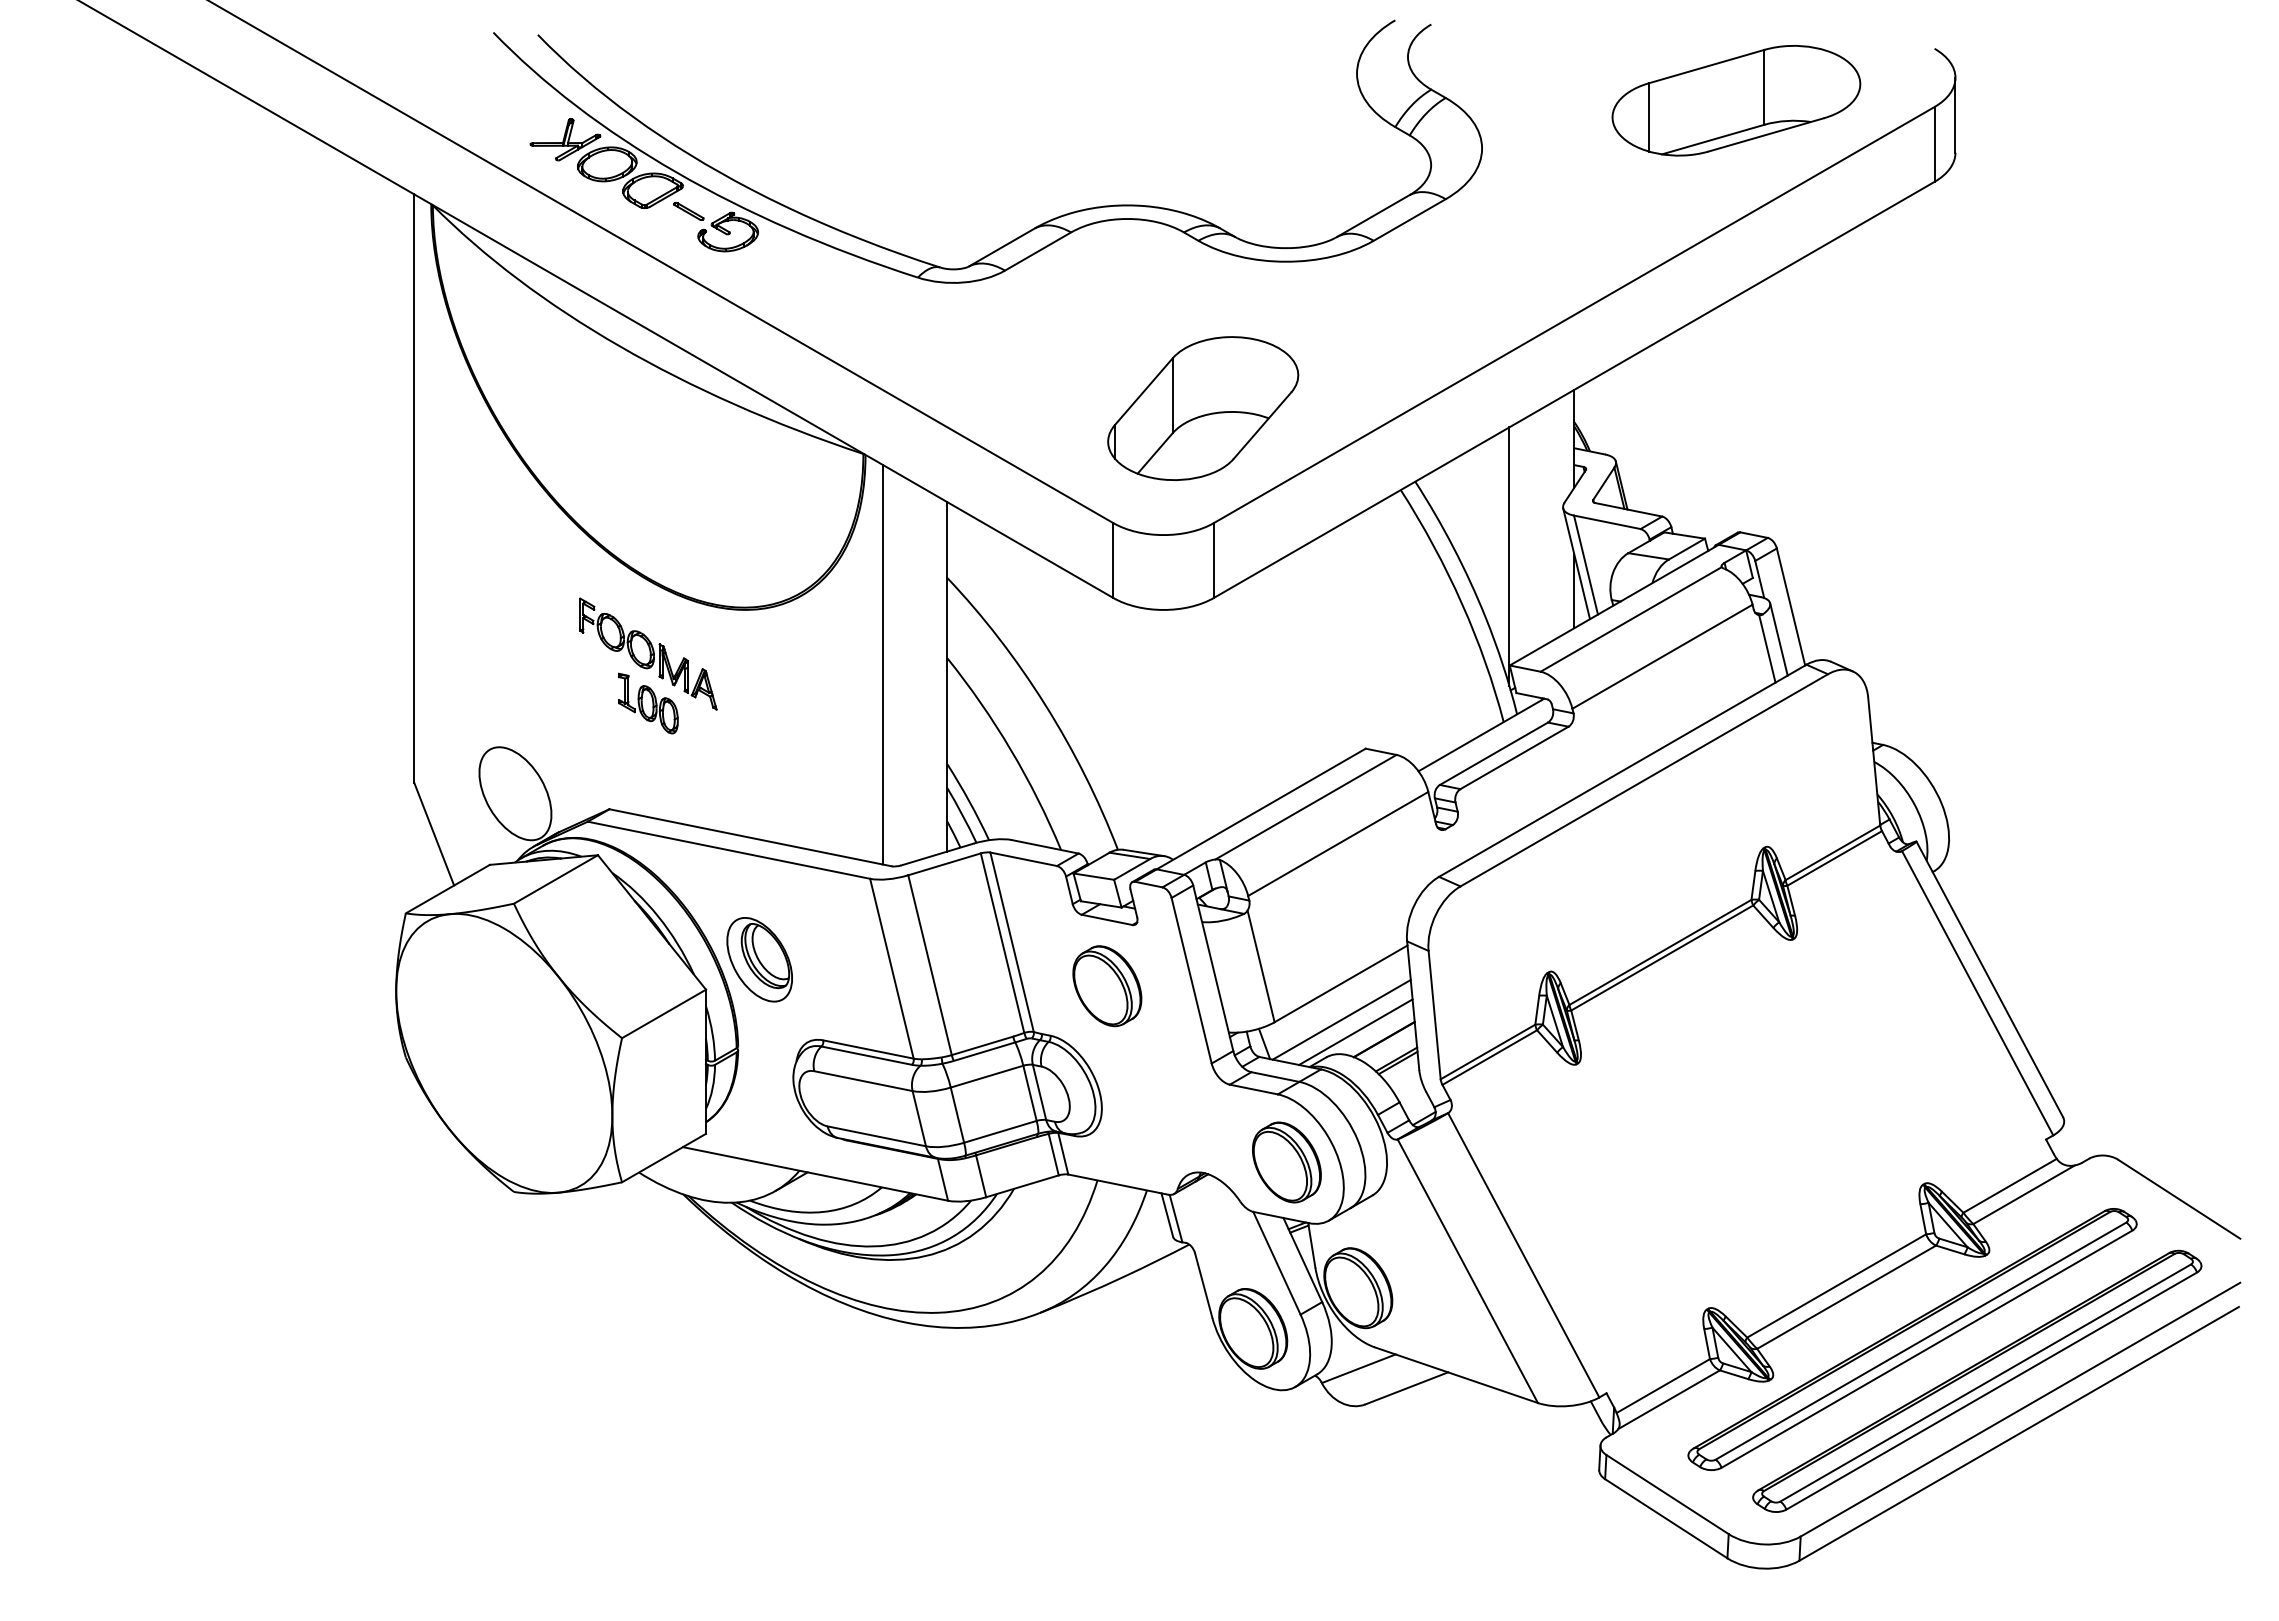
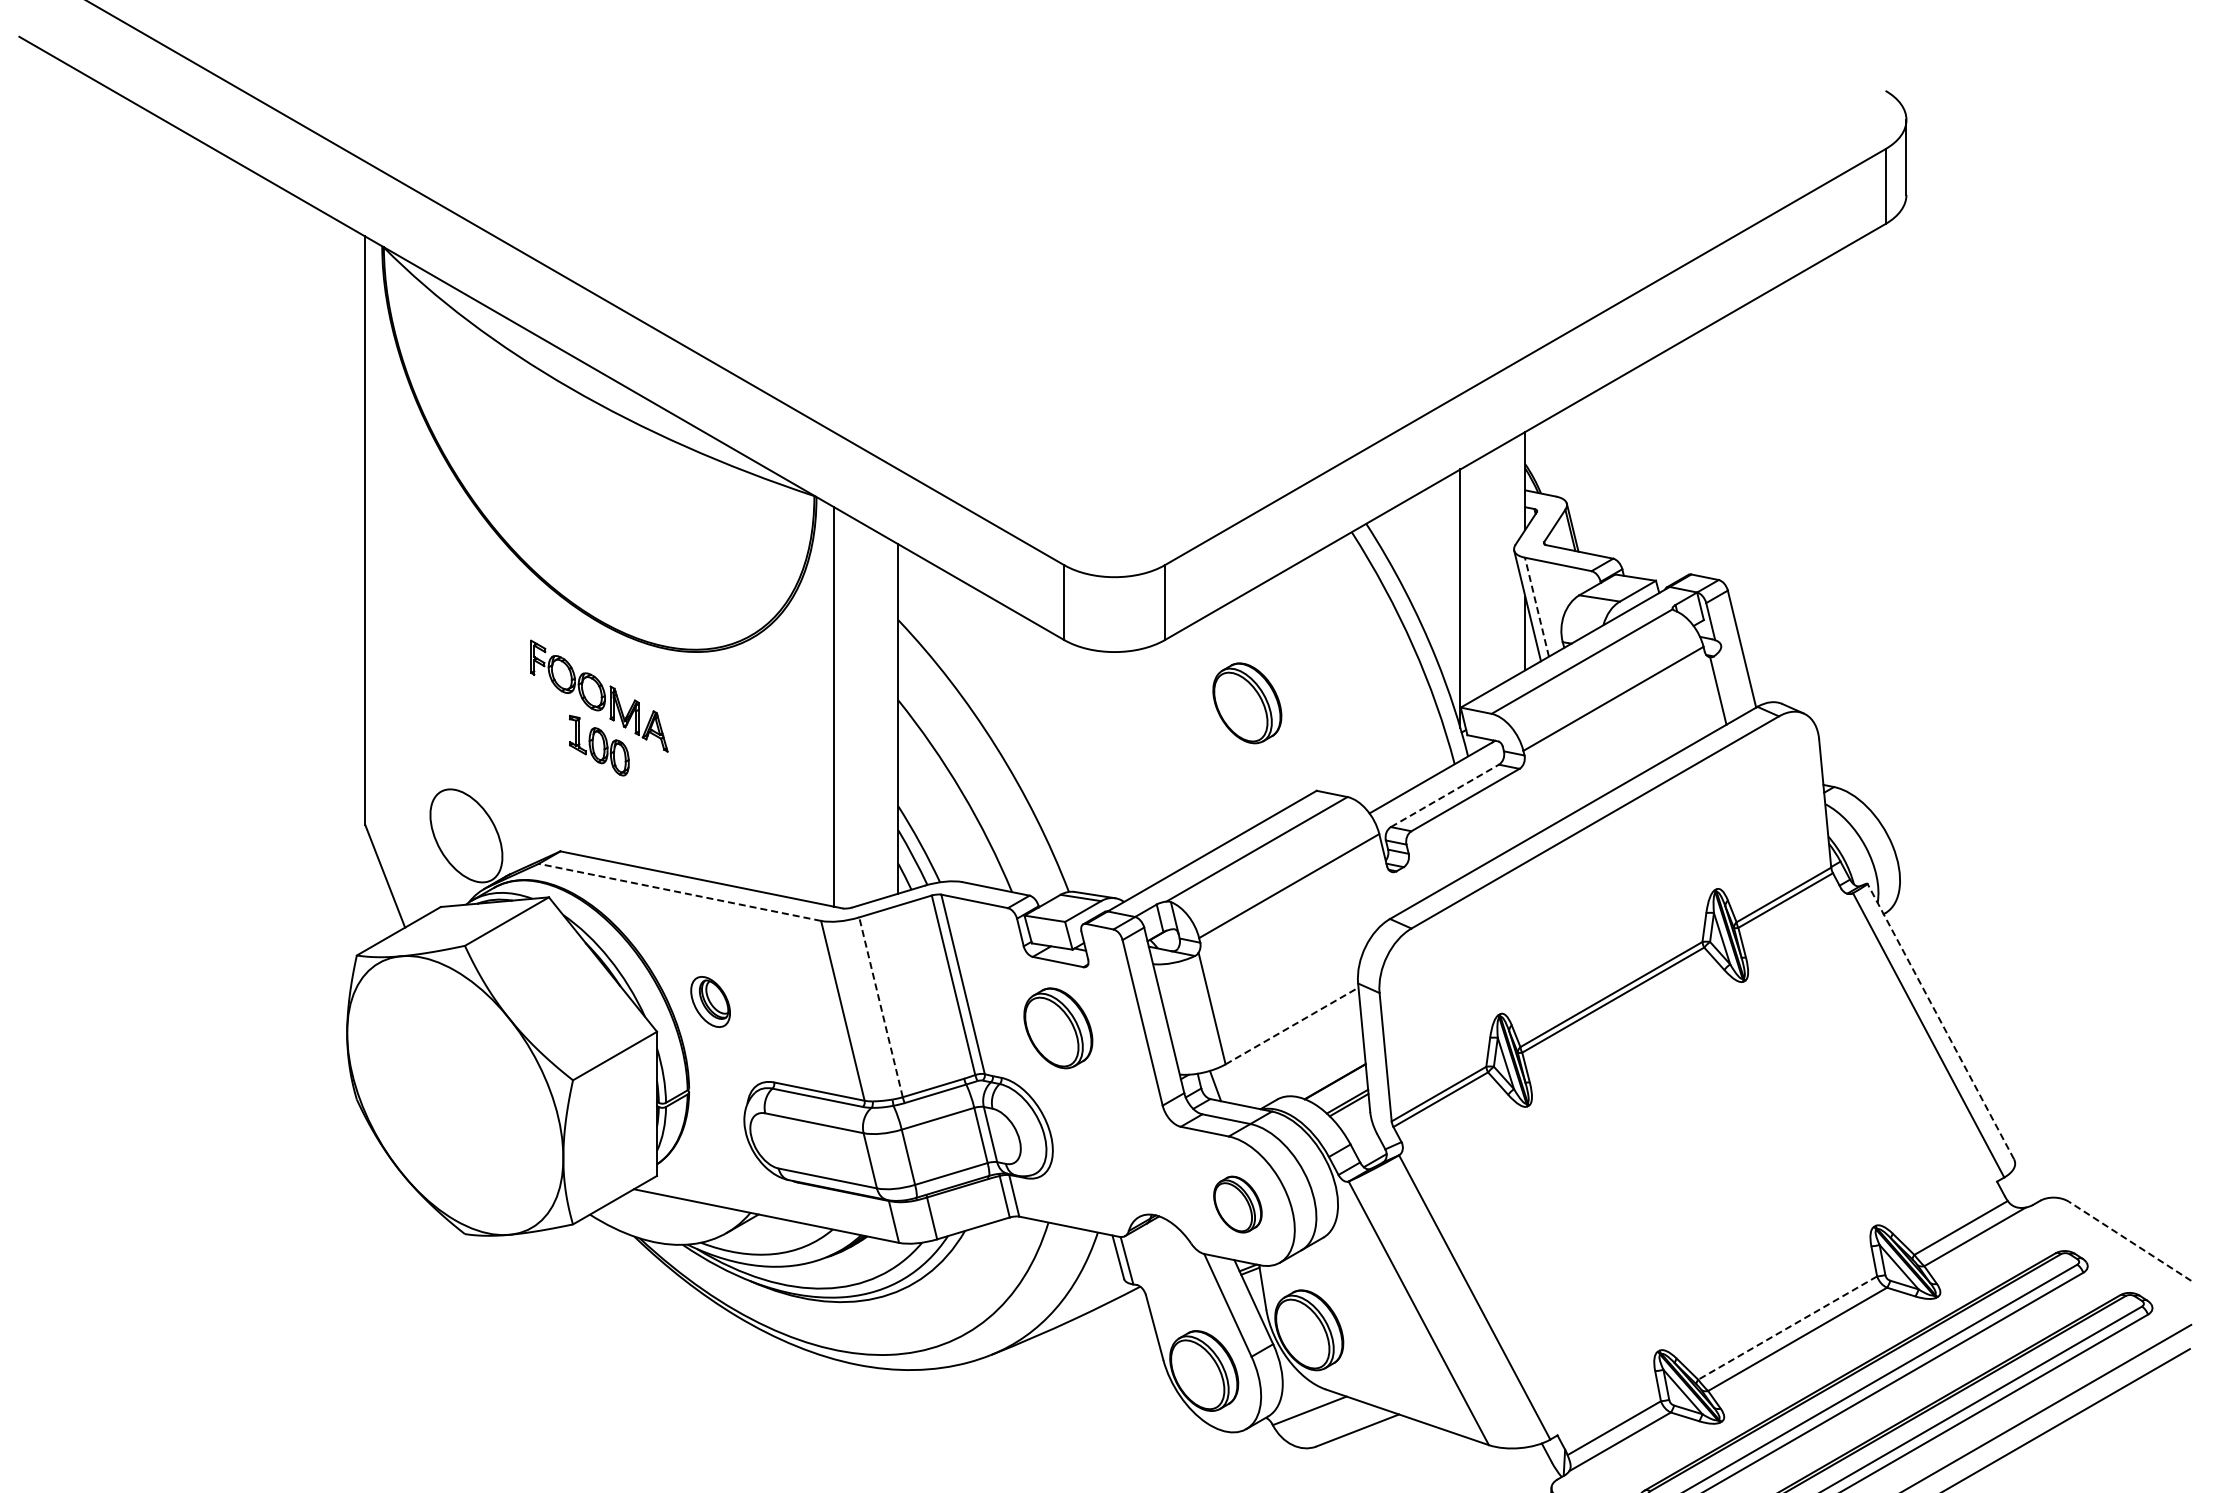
part: (1736, 100) -> (1687, 142), removed
part: (1035, 226) -> (986, 268), removed
part: (1203, 408) -> (1154, 450), removed
line: (1585, 565) -> (1536, 607), solid -> dashed
line: (1778, 639) -> (1729, 681), removed
part: (1296, 661) -> (1247, 703), added
line: (1494, 753) -> (1445, 795), solid -> dashed
line: (728, 850) -> (679, 892), solid -> dashed
part: (759, 959) -> (710, 1001), size x0.6
line: (930, 965) -> (881, 1007), solid -> dashed
line: (1989, 978) -> (1940, 1020), solid -> dashed
line: (1341, 983) -> (1292, 1025), solid -> dashed
line: (1341, 1019) -> (1292, 1061), removed
line: (1355, 1031) -> (1306, 1073), removed
part: (1286, 1162) -> (1237, 1204), size x0.7
line: (2179, 1199) -> (2130, 1241), solid -> dashed
line: (1836, 1286) -> (1787, 1328), solid -> dashed

